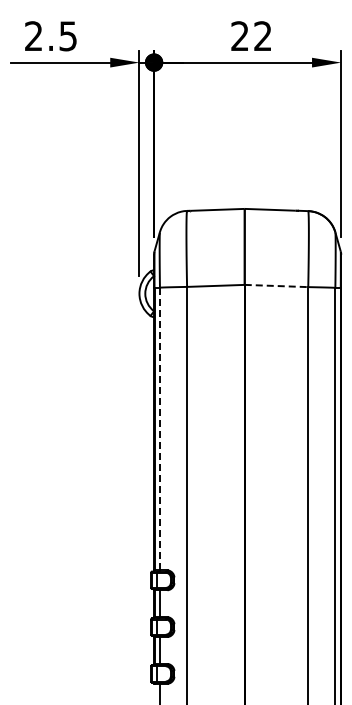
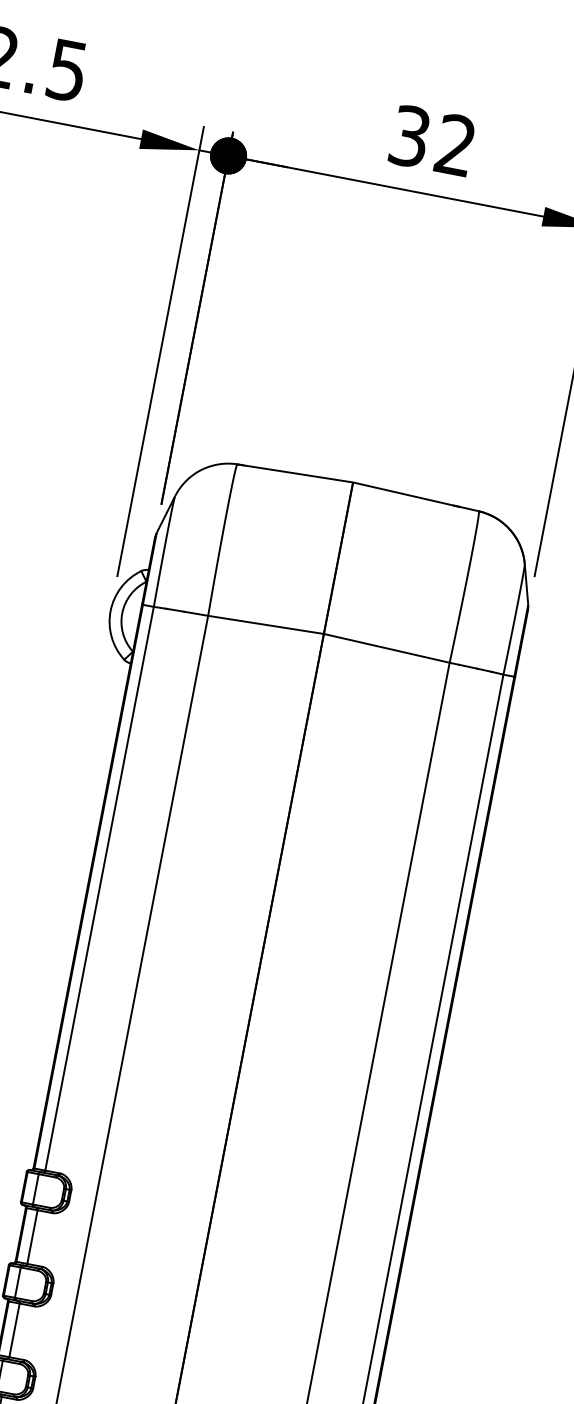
text: (239, 36) -> (408, 136), 22 -> 32
line: (276, 286) -> (386, 649), dashed -> solid
line: (159, 429) -> (98, 889), dashed -> solid

